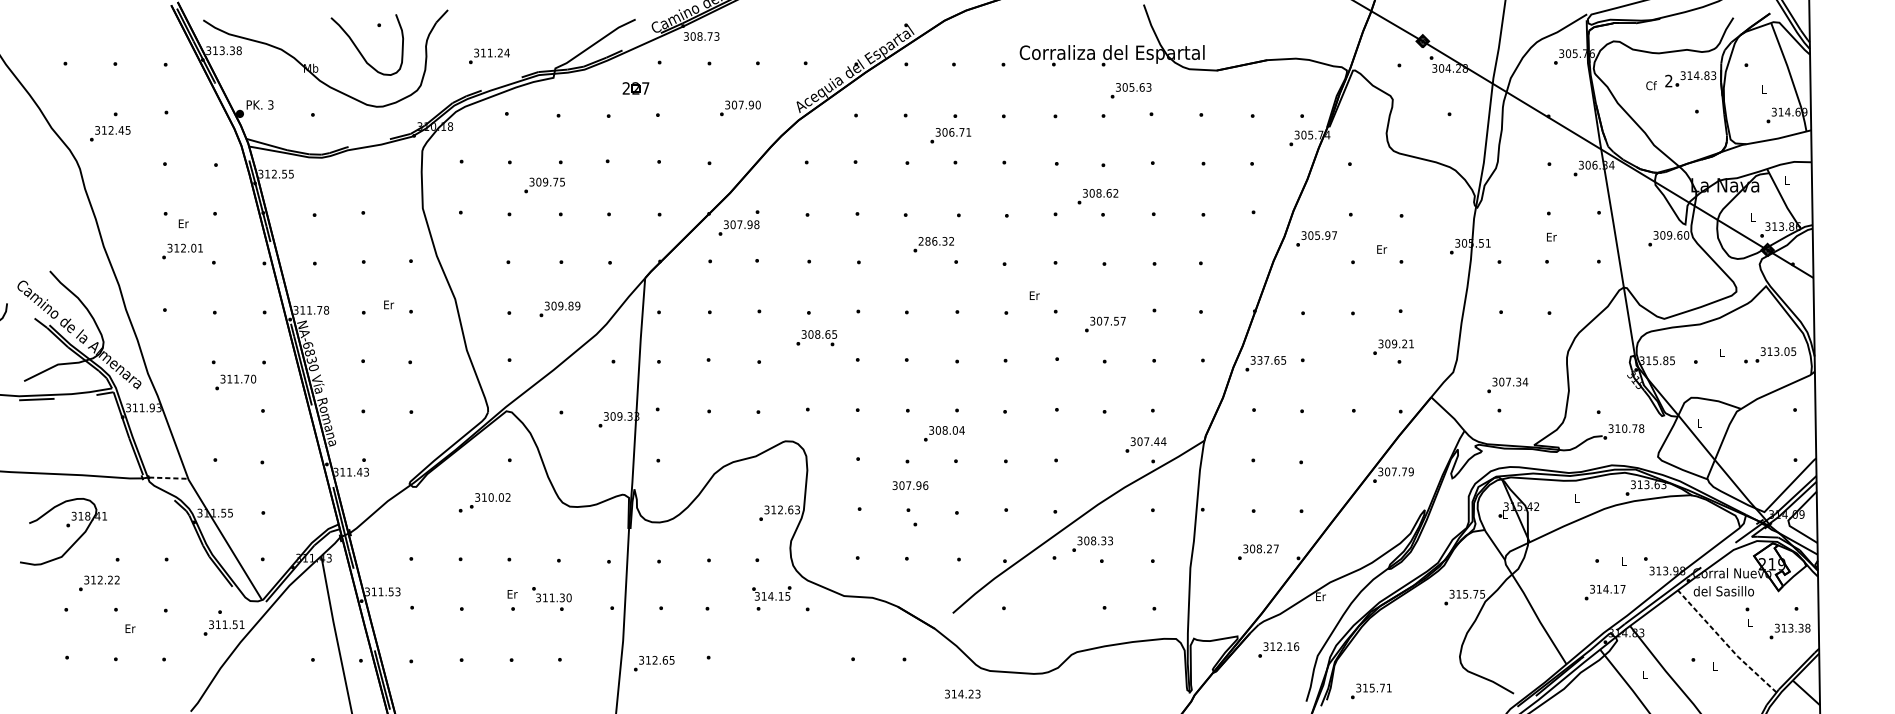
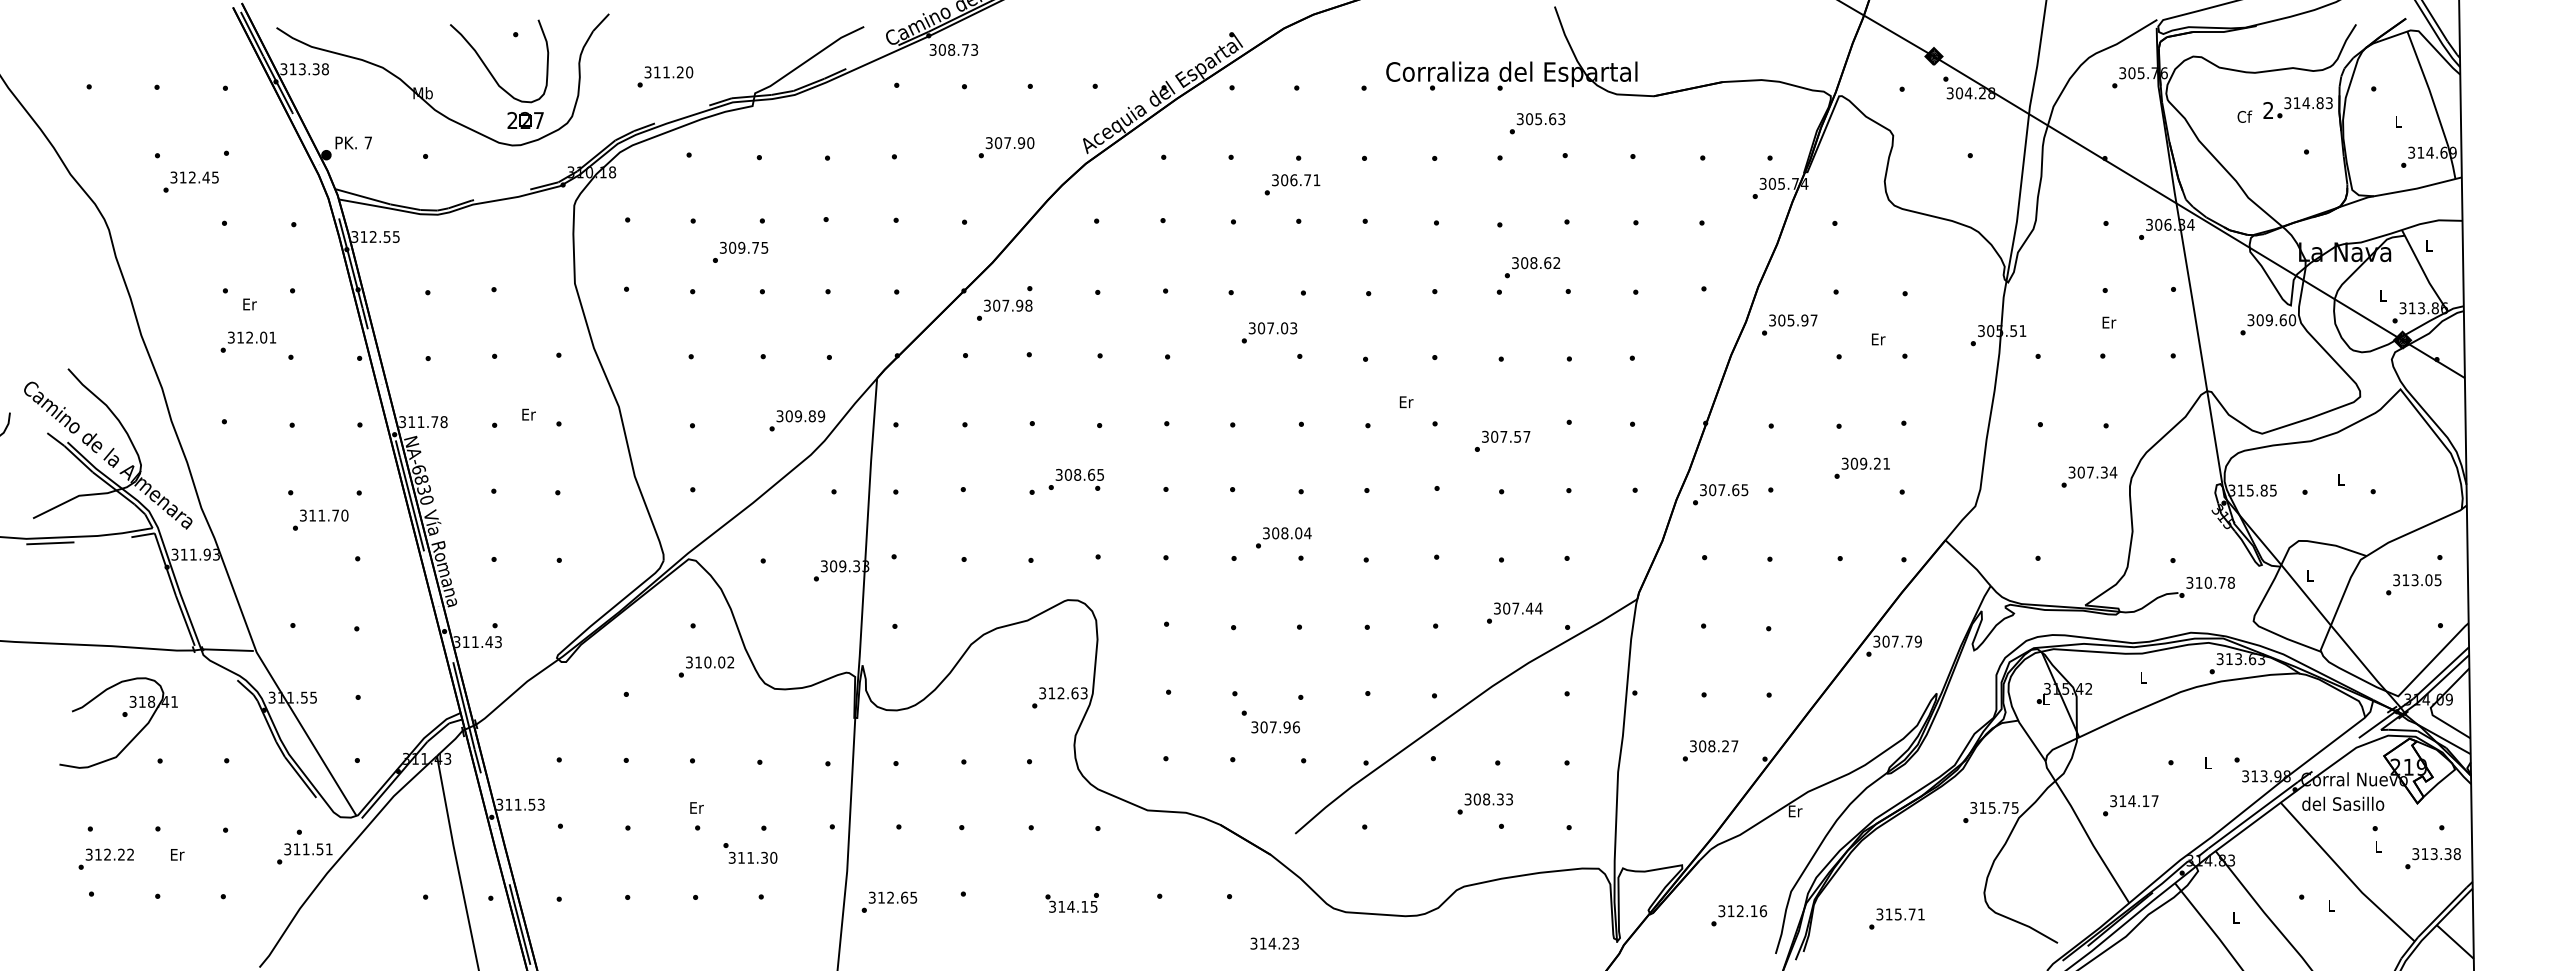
text: (507, 53) -> (689, 72), 311.24 -> 311.20
part: (635, 88) -> (525, 120), moved
text: (270, 104) -> (368, 142), 3 -> 7
text: (109, 133) -> (190, 181), moved
text: (1097, 196) -> (1532, 267), moved
text: (936, 241) -> (1272, 328), 286.32 -> 307.03
text: (560, 309) -> (797, 420), moved
text: (816, 337) -> (1075, 479), moved
text: (1393, 346) -> (1861, 467), moved
text: (1775, 354) -> (2413, 584), moved
text: (1259, 360) -> (1712, 490), 337.65 -> 307.65
text: (1507, 384) -> (2089, 476), moved
text: (944, 433) -> (1283, 537), moved
text: (1145, 444) -> (1514, 612), moved
line: (167, 478) -> (227, 650), dashed -> solid
text: (910, 485) -> (1275, 727), moved
text: (490, 500) -> (706, 666), moved
part: (67, 526) -> (123, 716), moved
text: (1092, 543) -> (1484, 803), moved
text: (98, 582) -> (105, 858), moved
text: (1604, 592) -> (2130, 805), moved
text: (771, 593) -> (1071, 902), moved
text: (552, 594) -> (750, 853), moved
line: (1725, 643) -> (2345, 874), dashed -> solid
text: (1278, 649) -> (1739, 915), moved
text: (1370, 691) -> (1896, 918), moved
text: (962, 693) -> (1274, 943), moved

